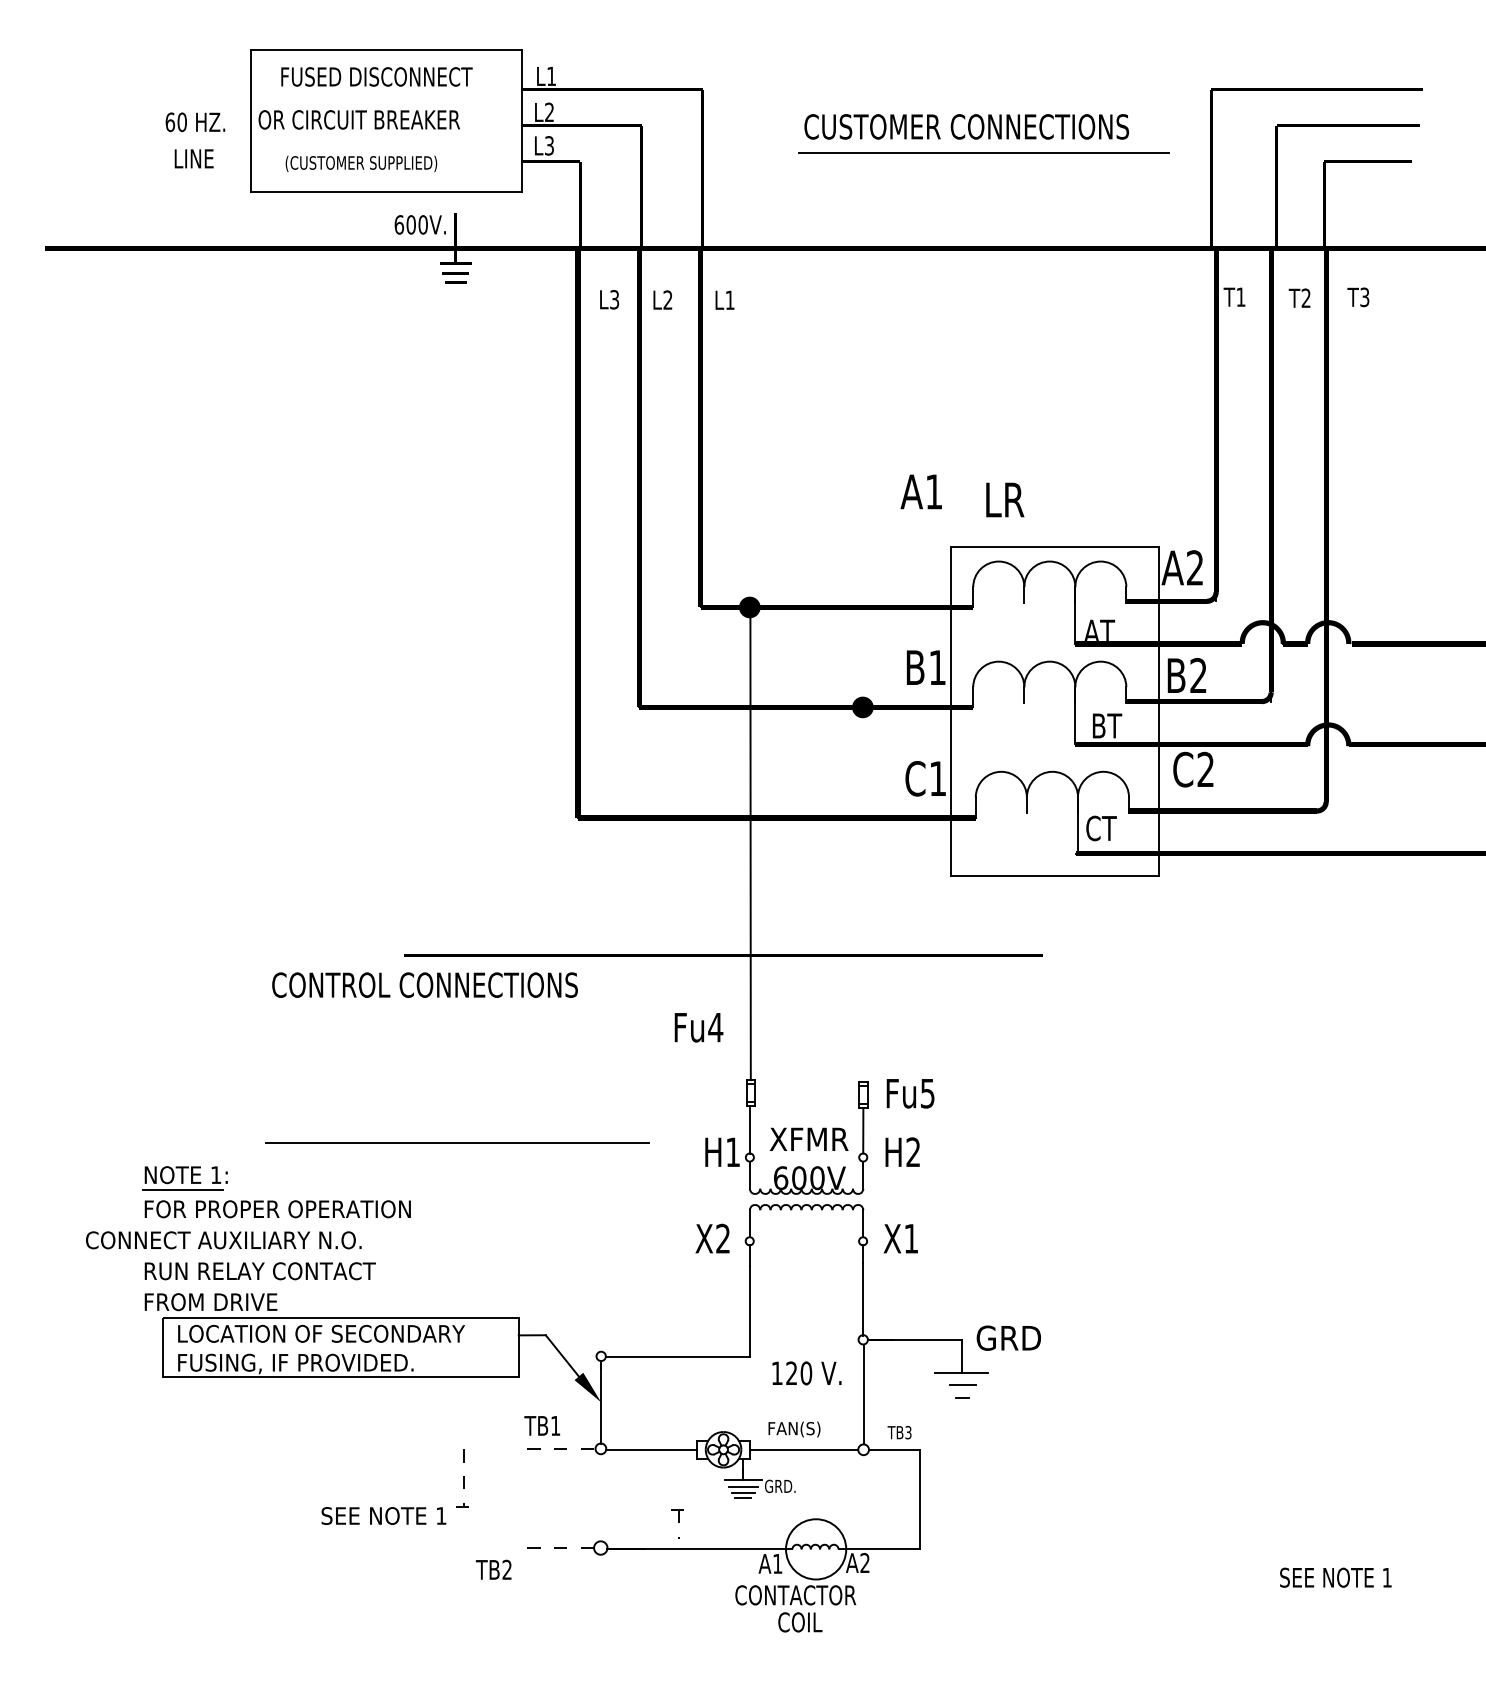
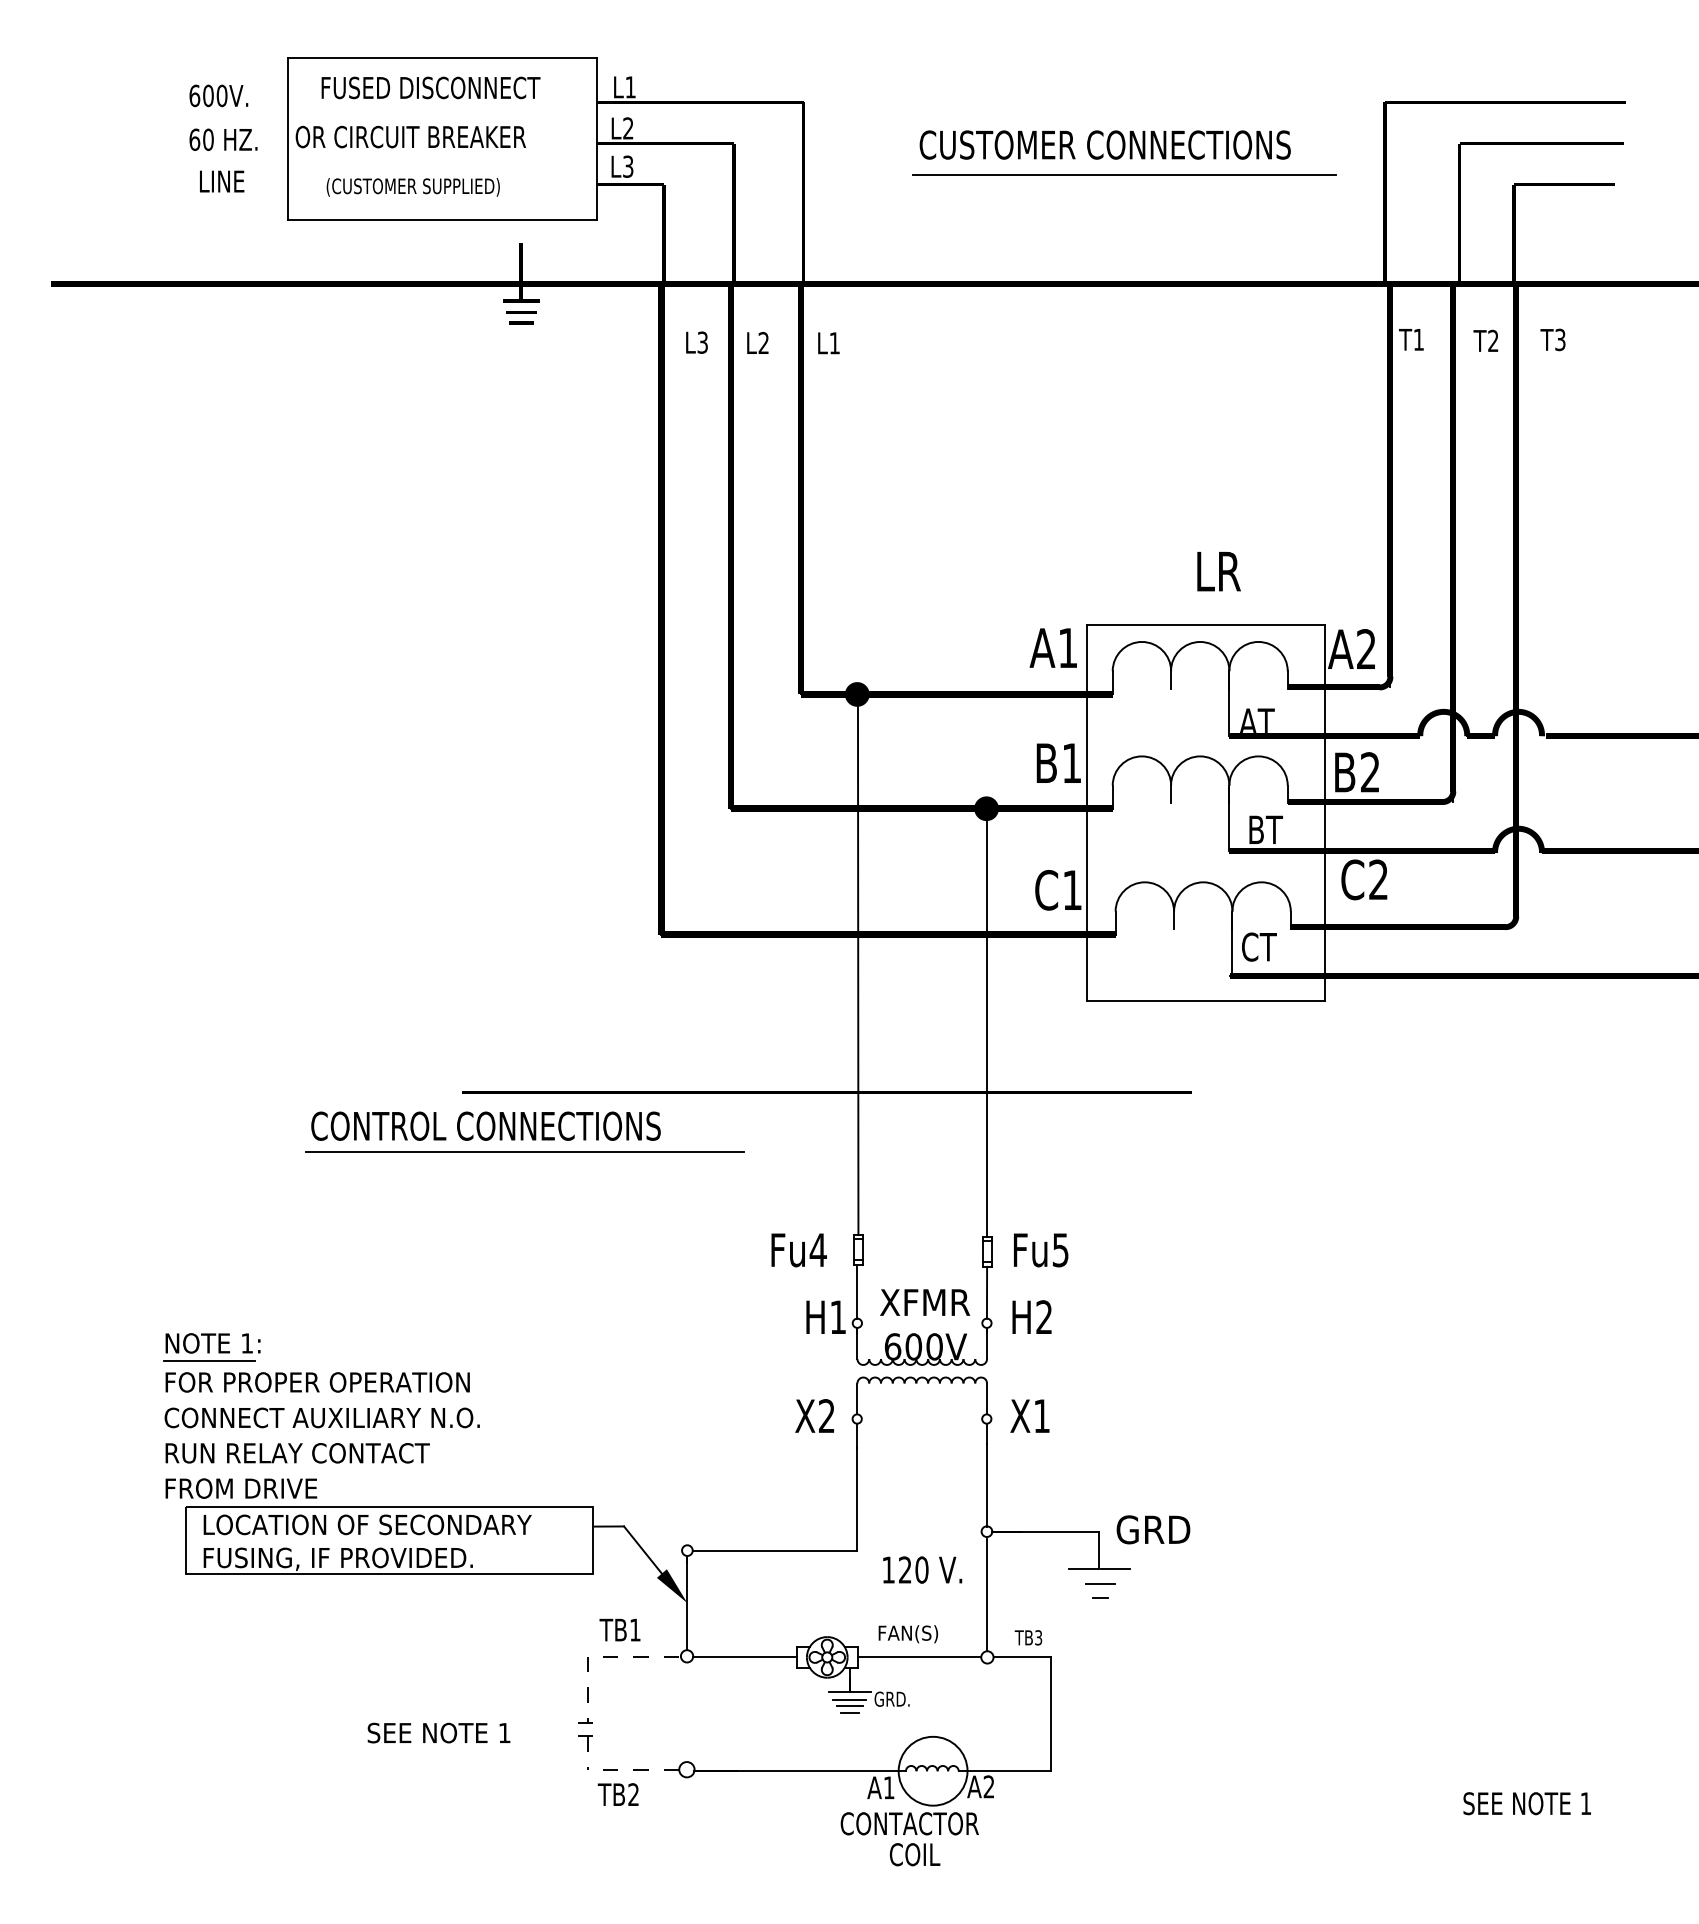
text: (419, 224) -> (217, 95), moved
text: (920, 491) -> (1052, 647), moved
text: (1005, 499) -> (1219, 571), moved
line: (863, 896) -> (987, 1024), added
text: (698, 1027) -> (798, 1250), moved
line: (457, 1142) -> (525, 1151), moved
text: (223, 1240) -> (321, 1418), moved
part: (462, 1478) -> (585, 1690), moved
part: (677, 1523) -> (585, 1751), moved
text: (493, 1569) -> (618, 1794), moved

